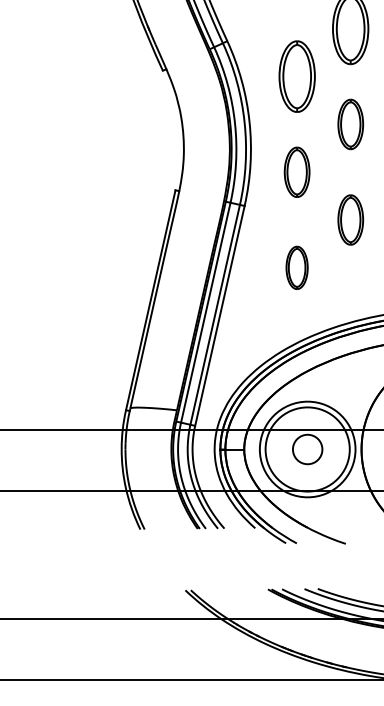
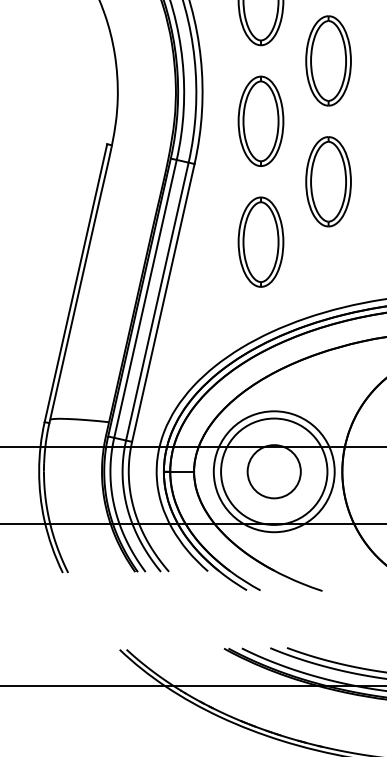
part: (350, 124) -> (328, 61), size x1.43
part: (296, 172) -> (260, 121), size x1.43
part: (350, 219) -> (328, 181), size x1.43
part: (296, 267) -> (260, 241), size x1.67
circle: (307, 449) -> (274, 471), size x1.43

